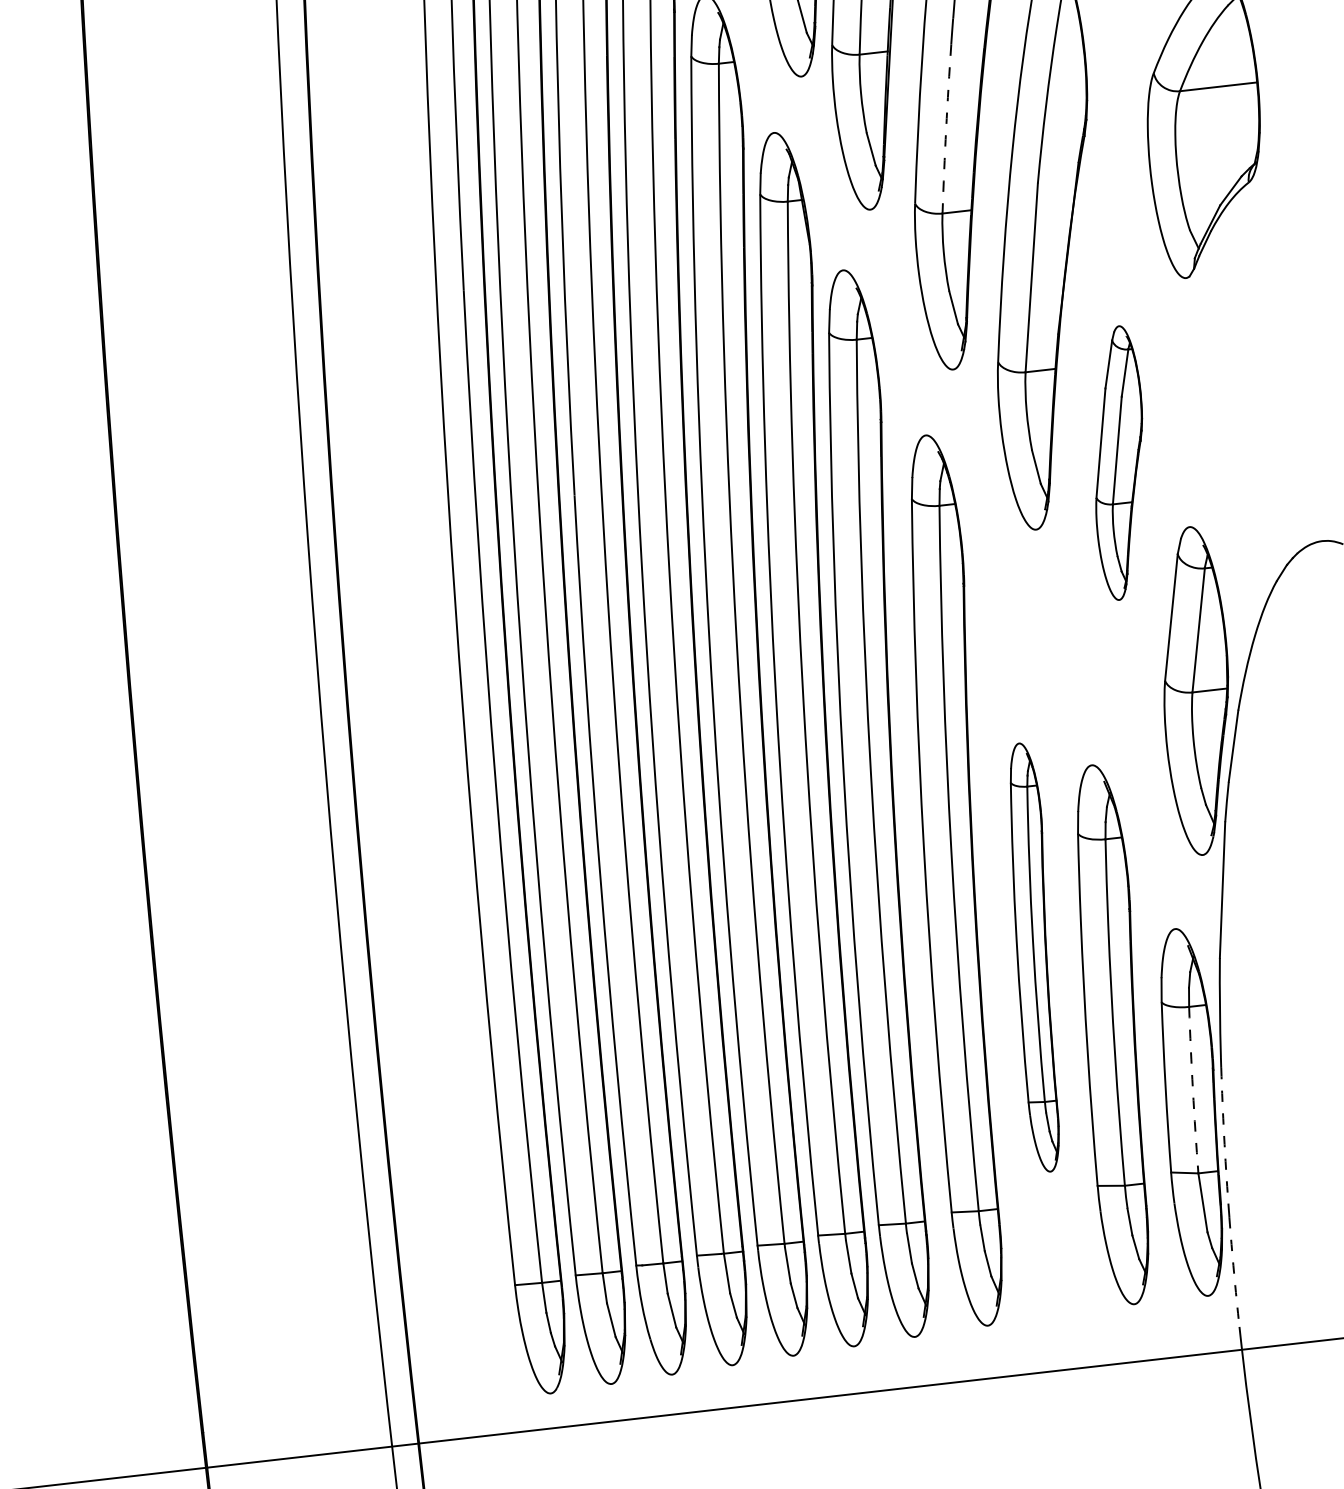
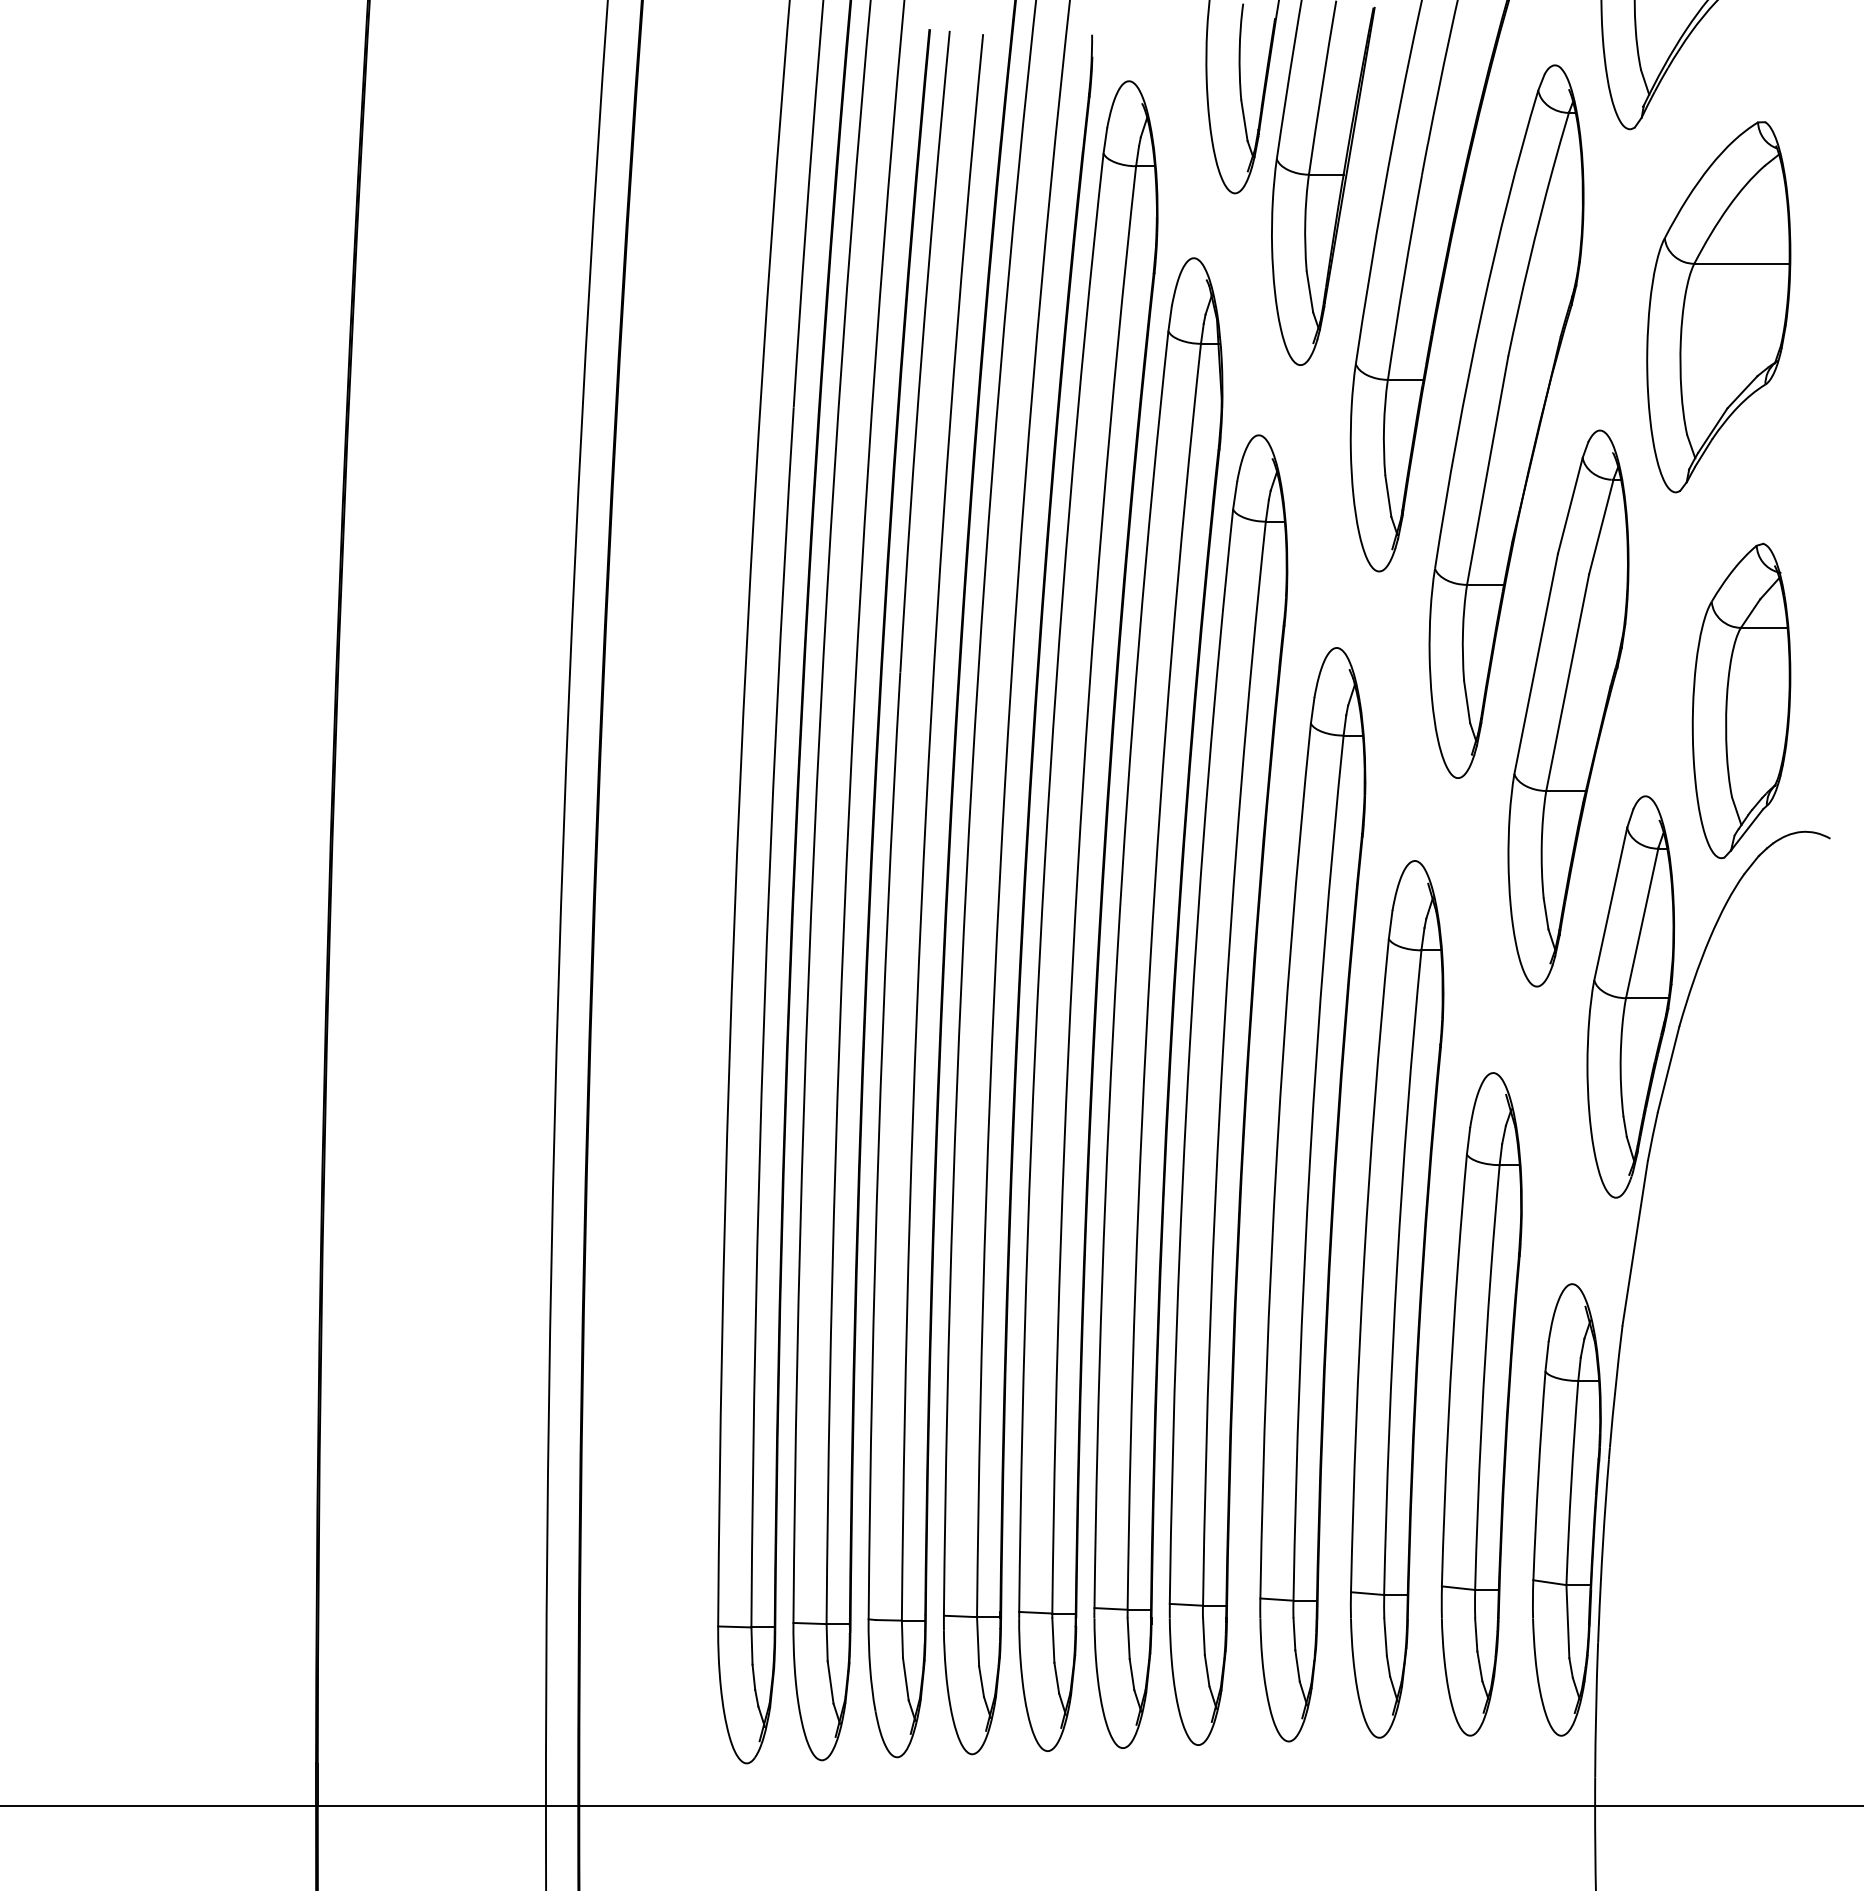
arc: (946, 129) -> (1404, 277), dashed -> solid
part: (1258, 440) -> (1741, 700), added
part: (1119, 463) -> (1568, 708), size x1.67
part: (1034, 957) -> (1396, 1299), size x1.67
arc: (1193, 1090) -> (1571, 1483), dashed -> solid
arc: (1224, 1135) -> (1603, 1542), dashed -> solid
arc: (1234, 1272) -> (1596, 1710), dashed -> solid

